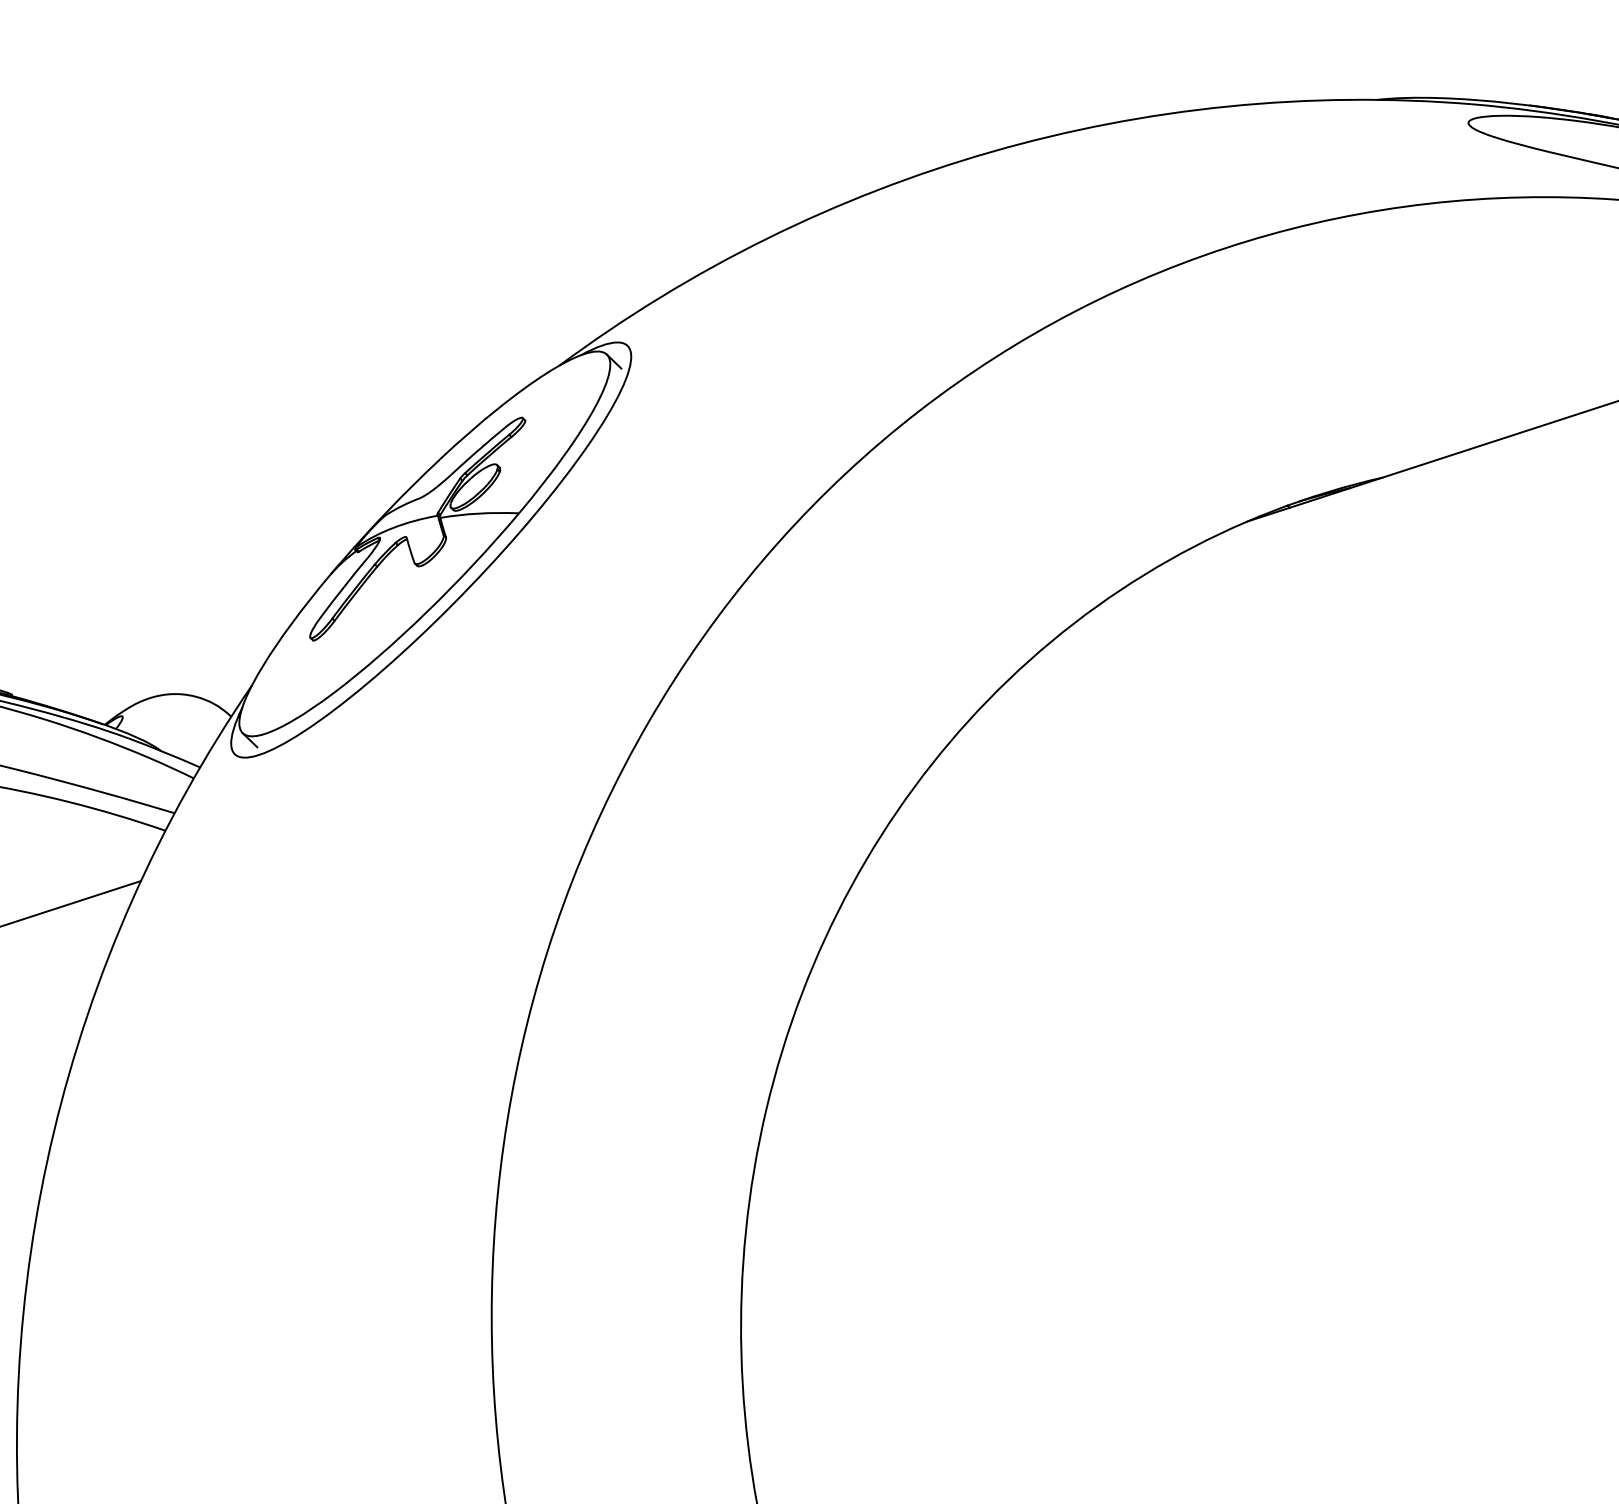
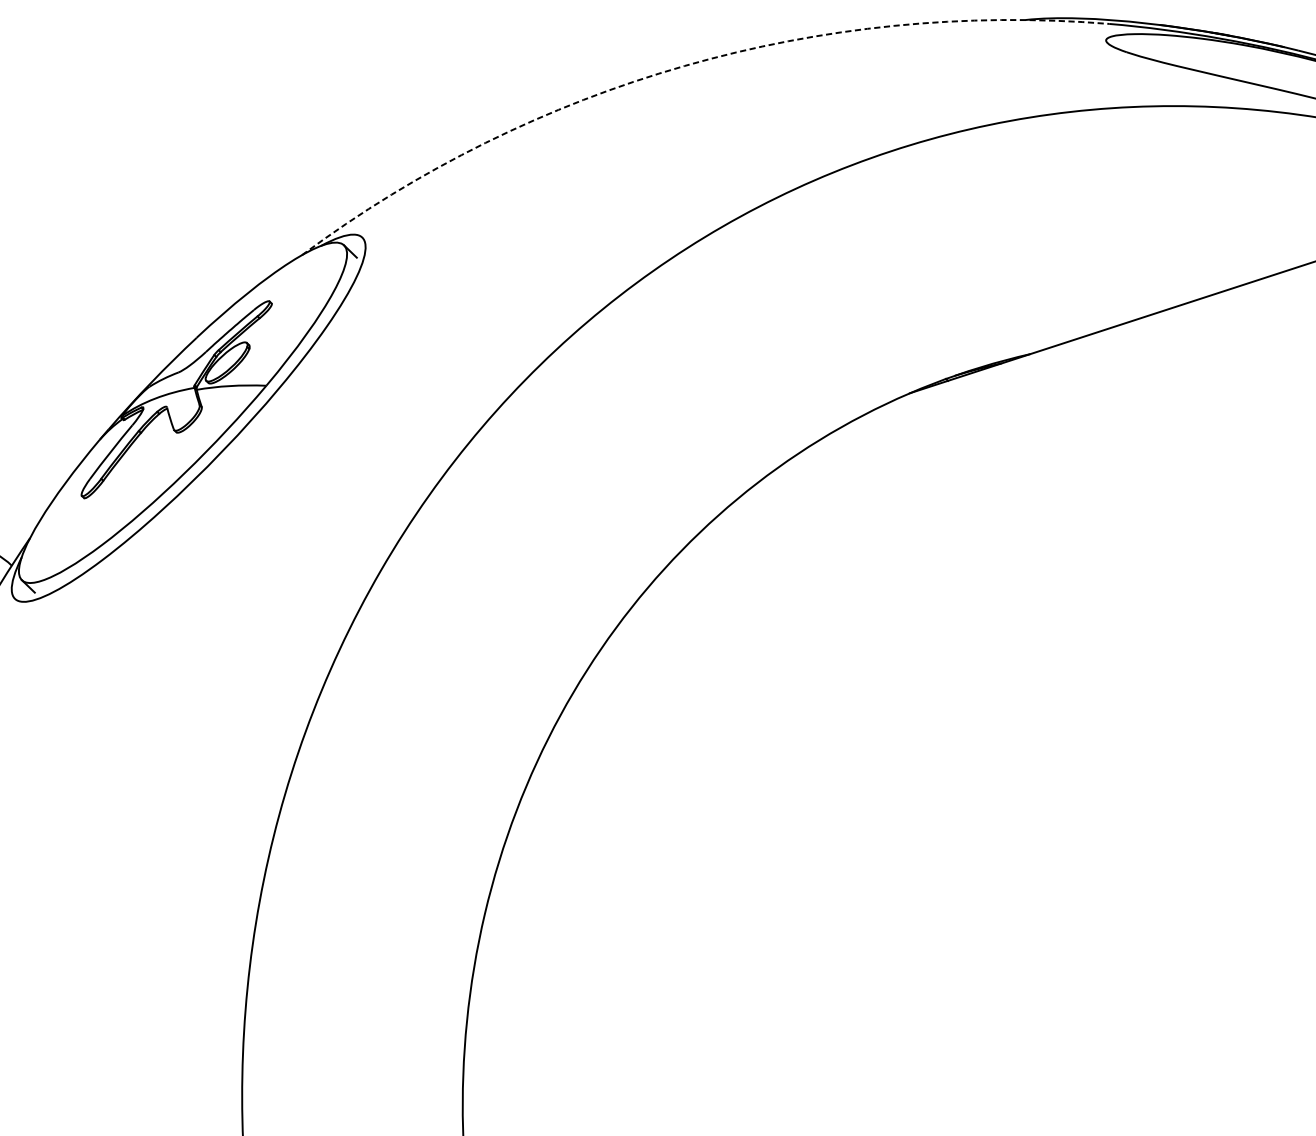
arc: (991, 151) -> (684, 65), solid -> dashed

